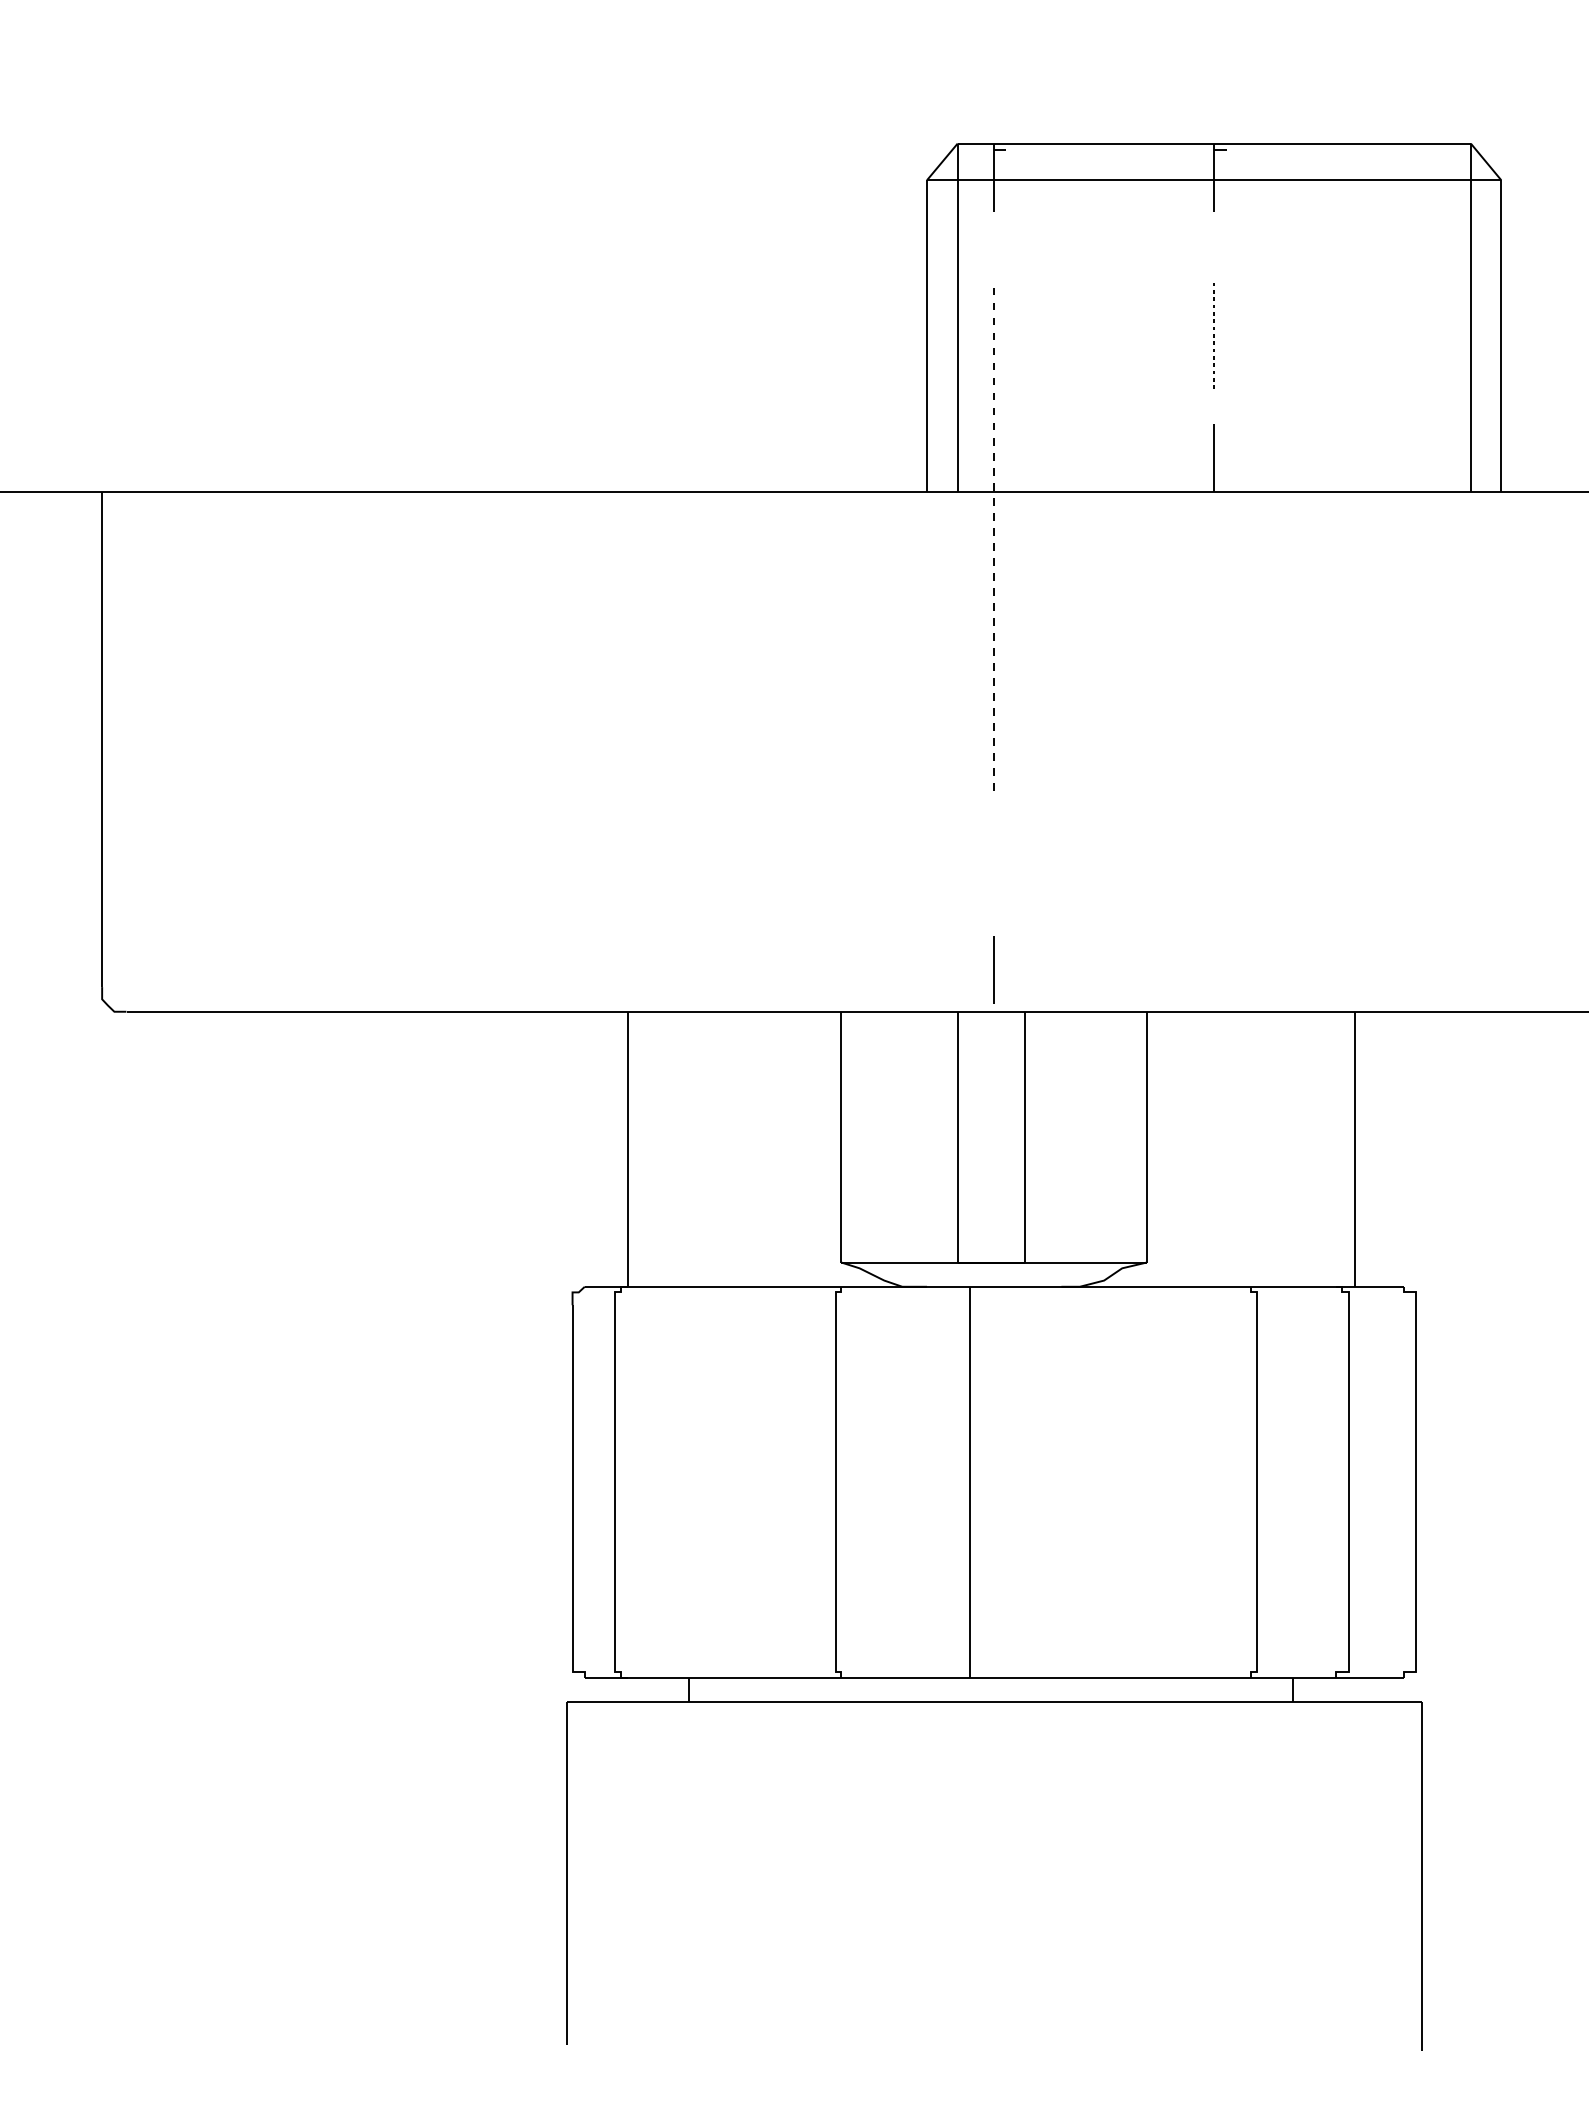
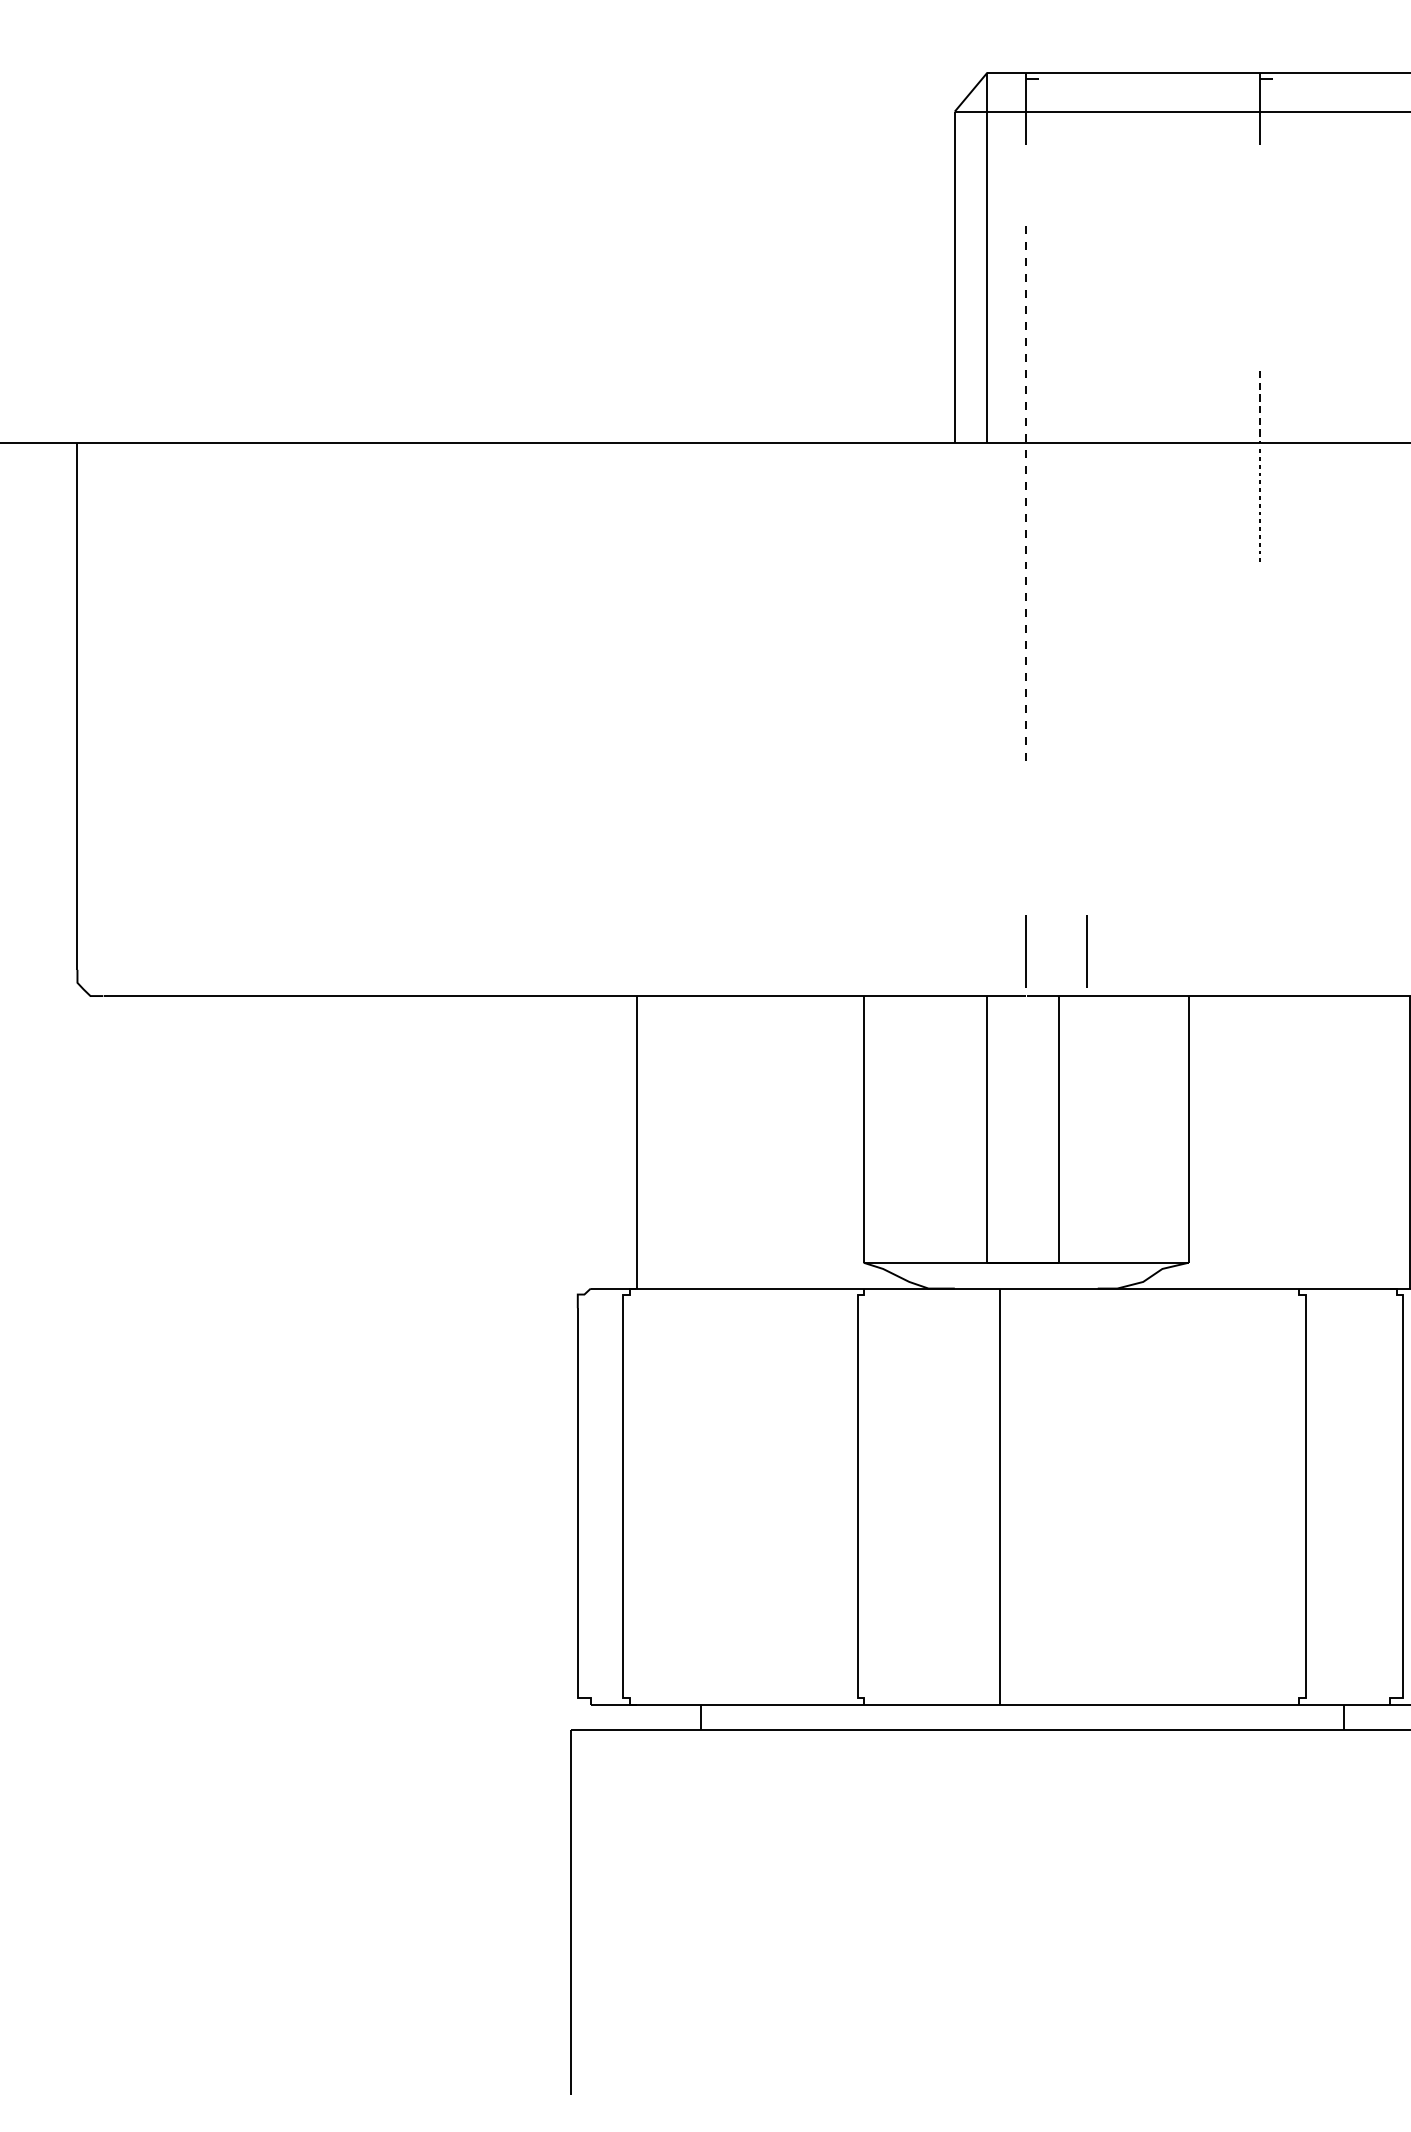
line: (1213, 335) -> (1259, 505), moved
line: (1214, 458) -> (1260, 407), solid -> dashed
line: (1050, 969) -> (1086, 951), added

